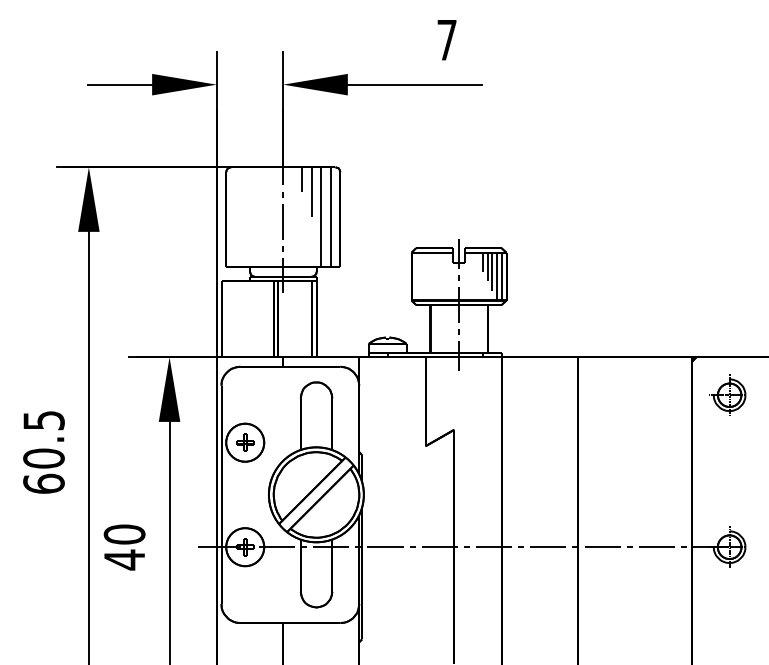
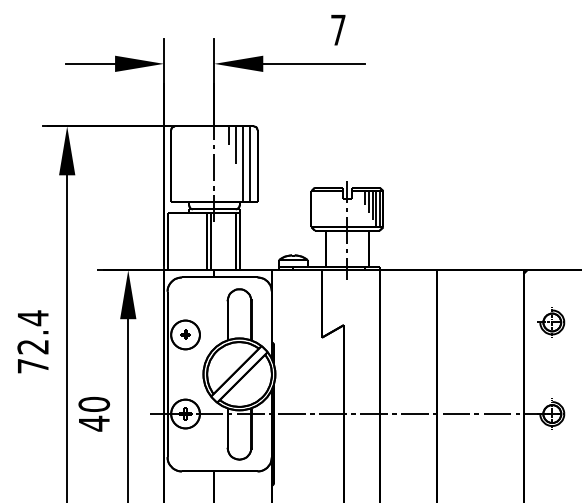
part: (727, 394) -> (550, 321), moved
part: (245, 442) -> (185, 334), size x0.7
text: (43, 451) -> (32, 341), 60.5 -> 72.4

